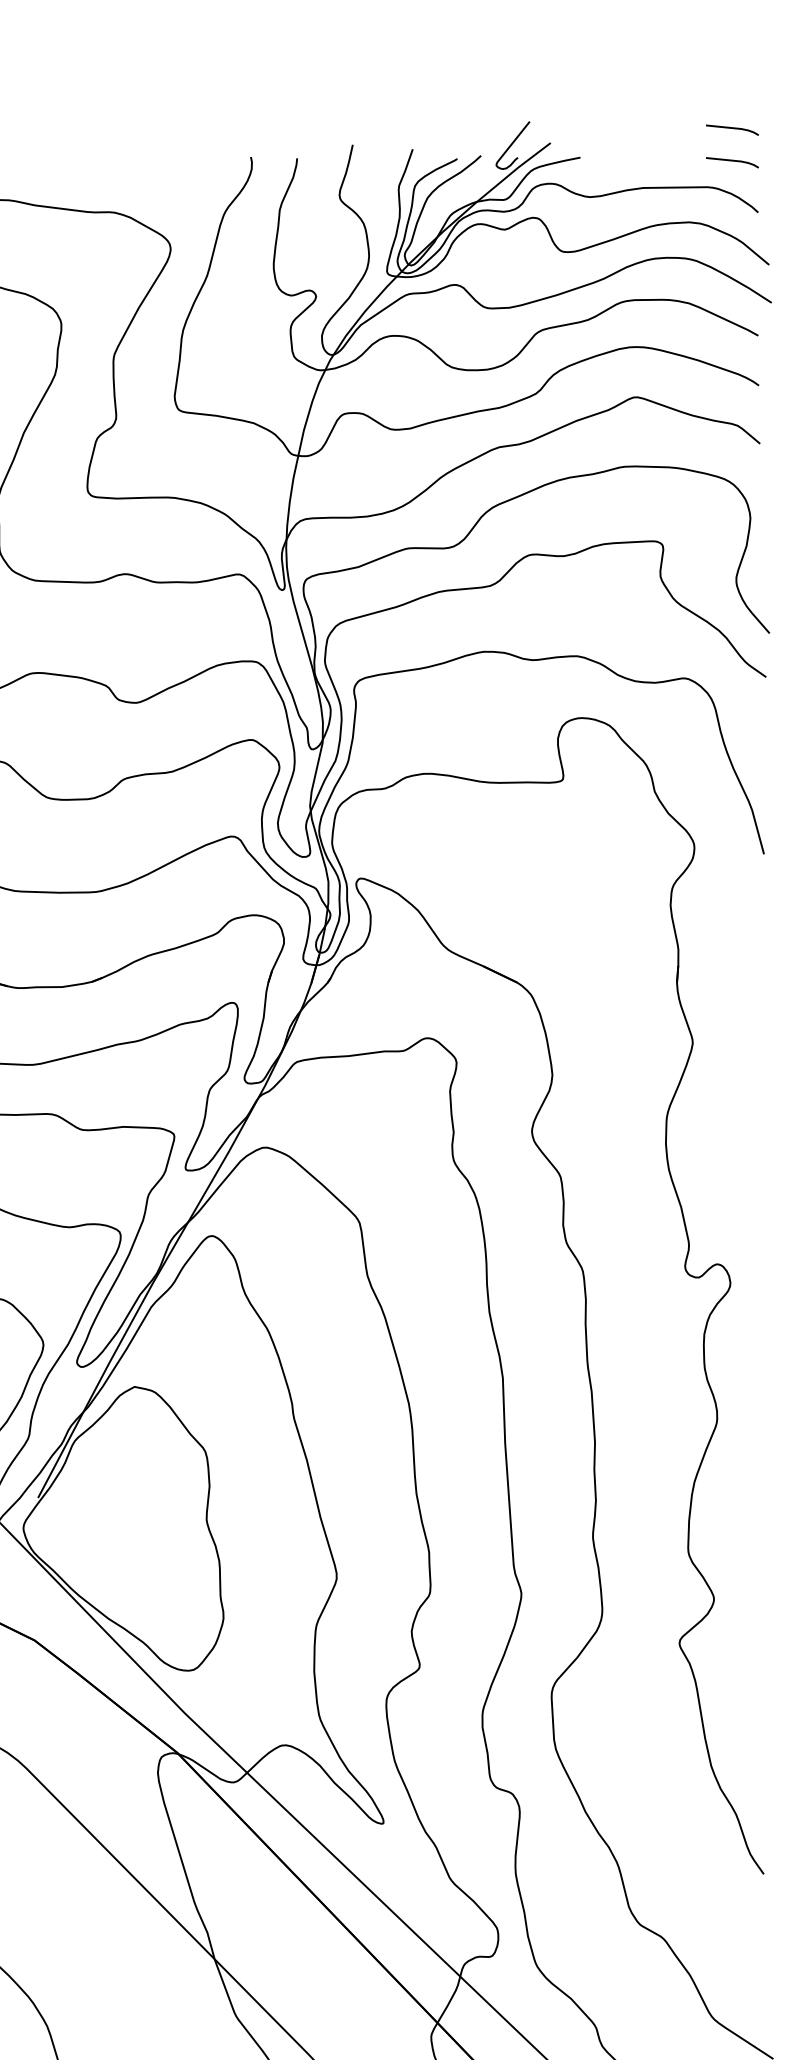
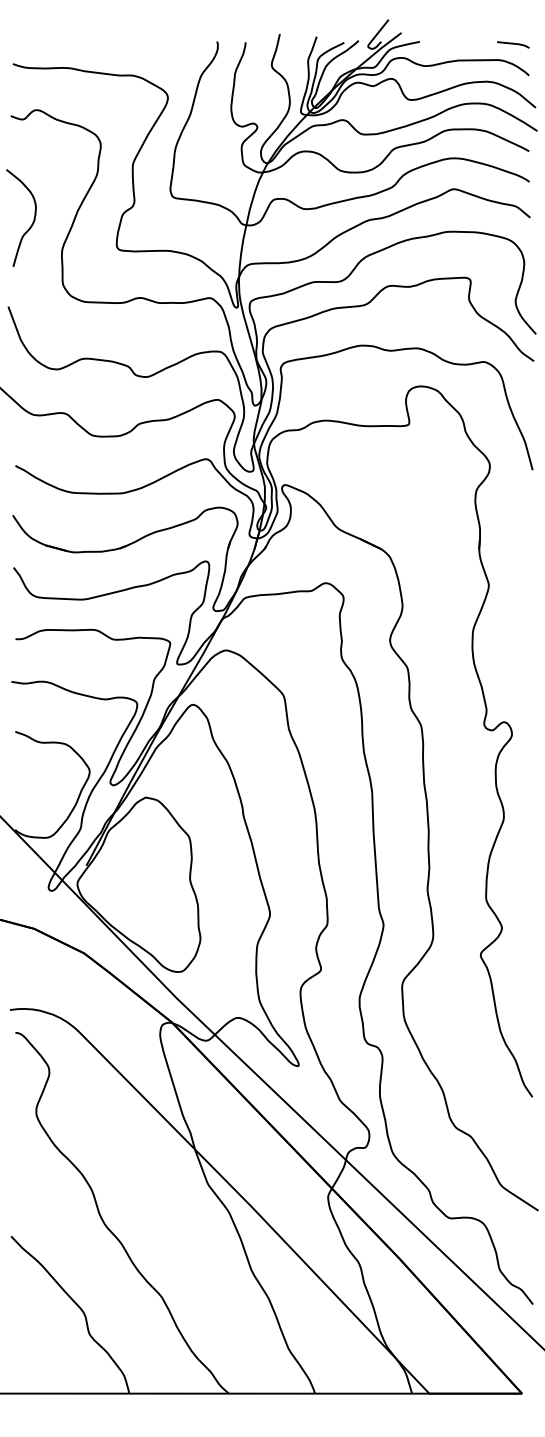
line: (732, 129) -> (513, 24), removed

